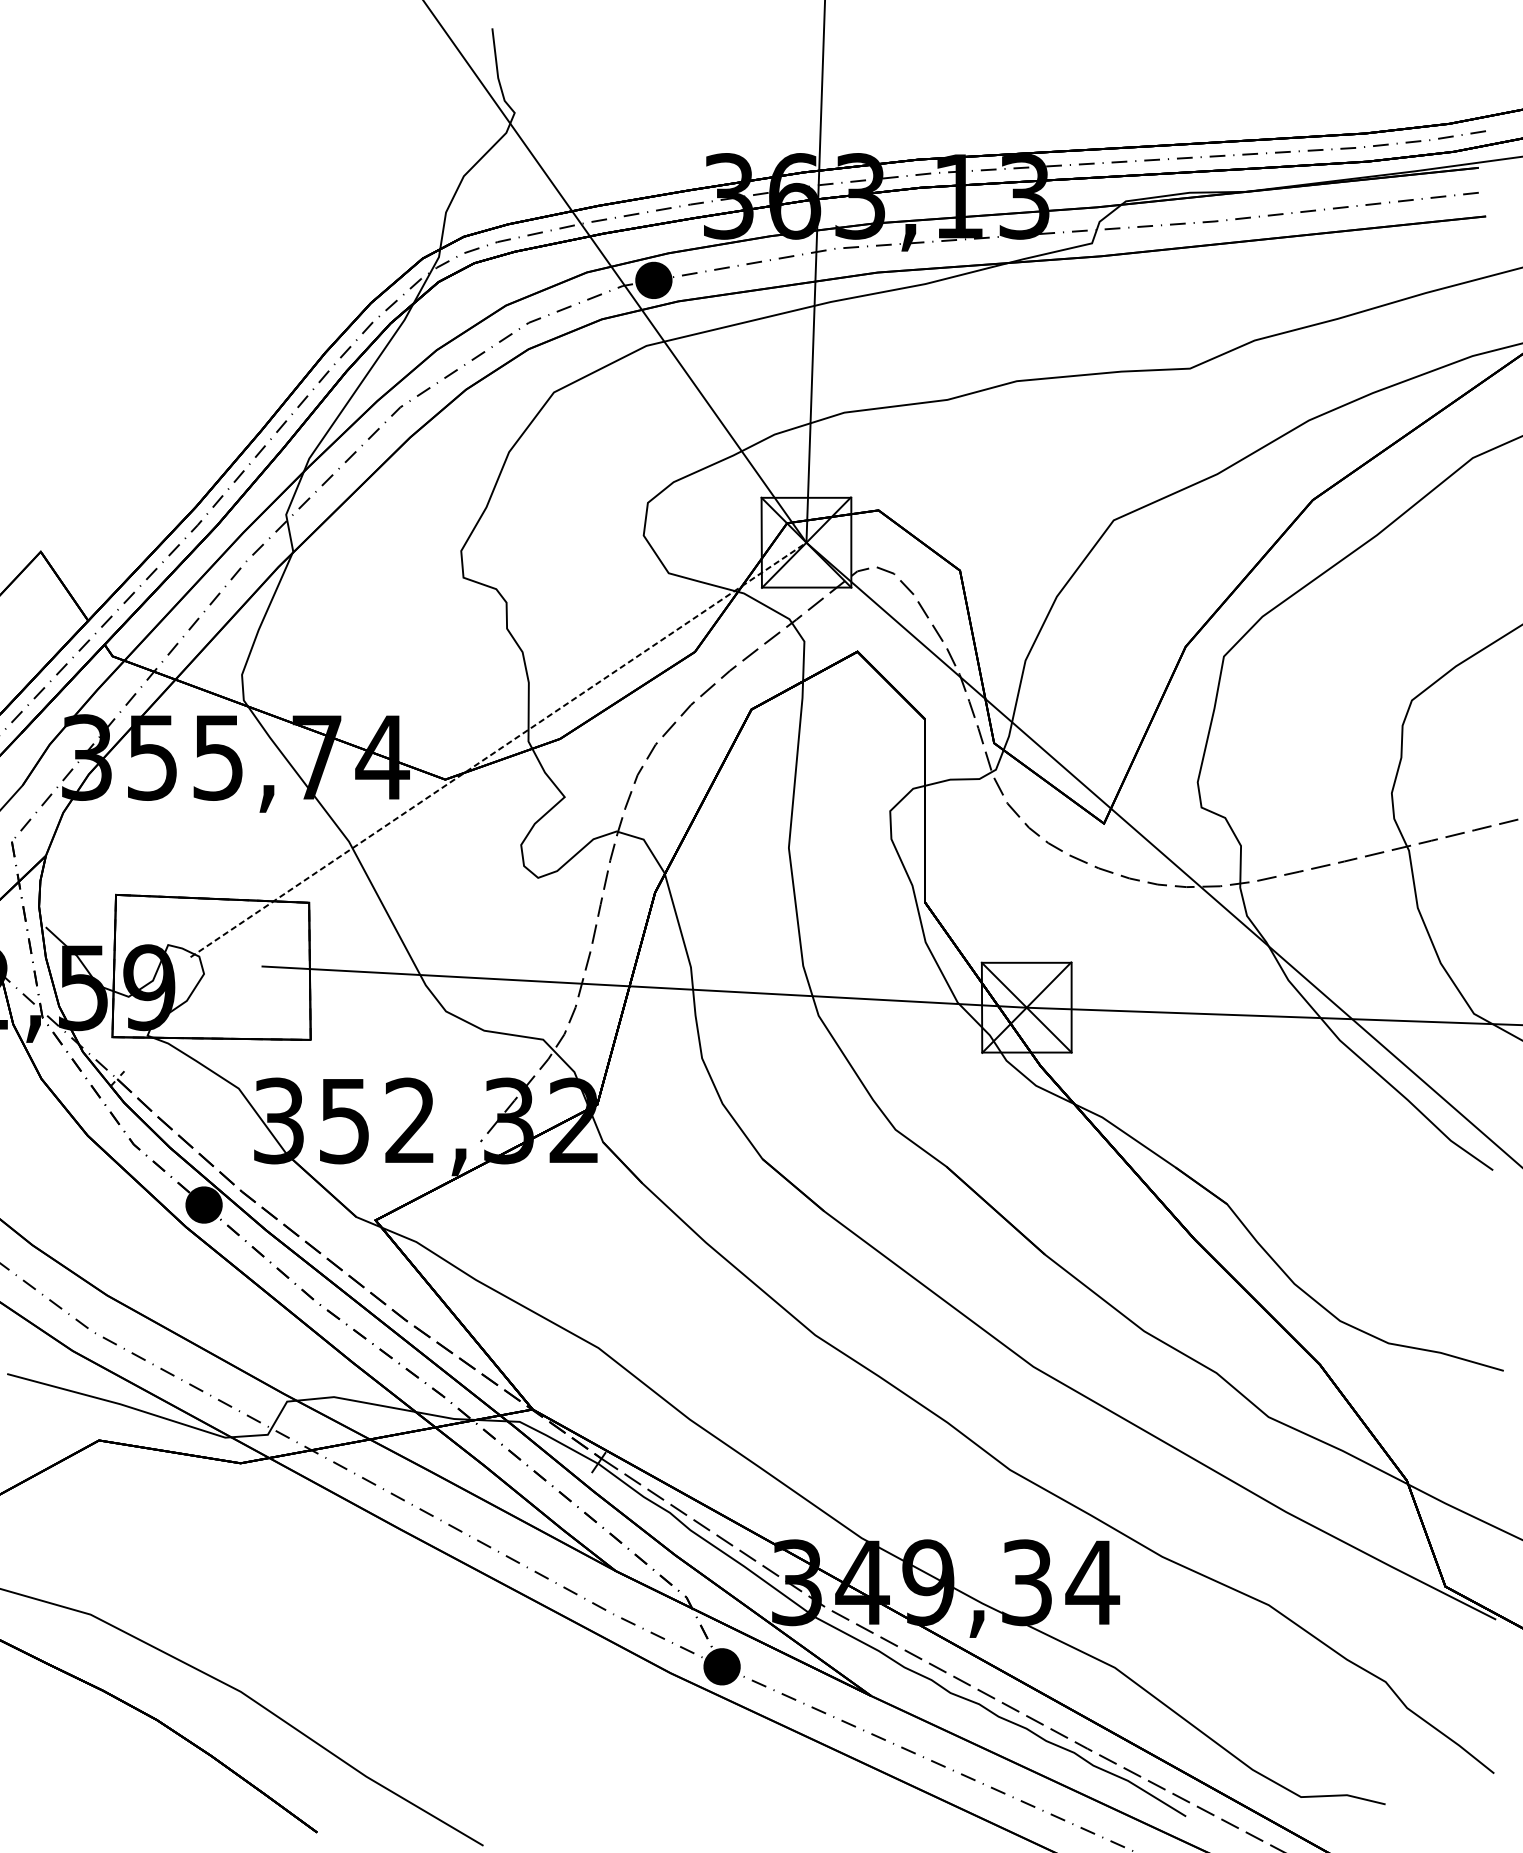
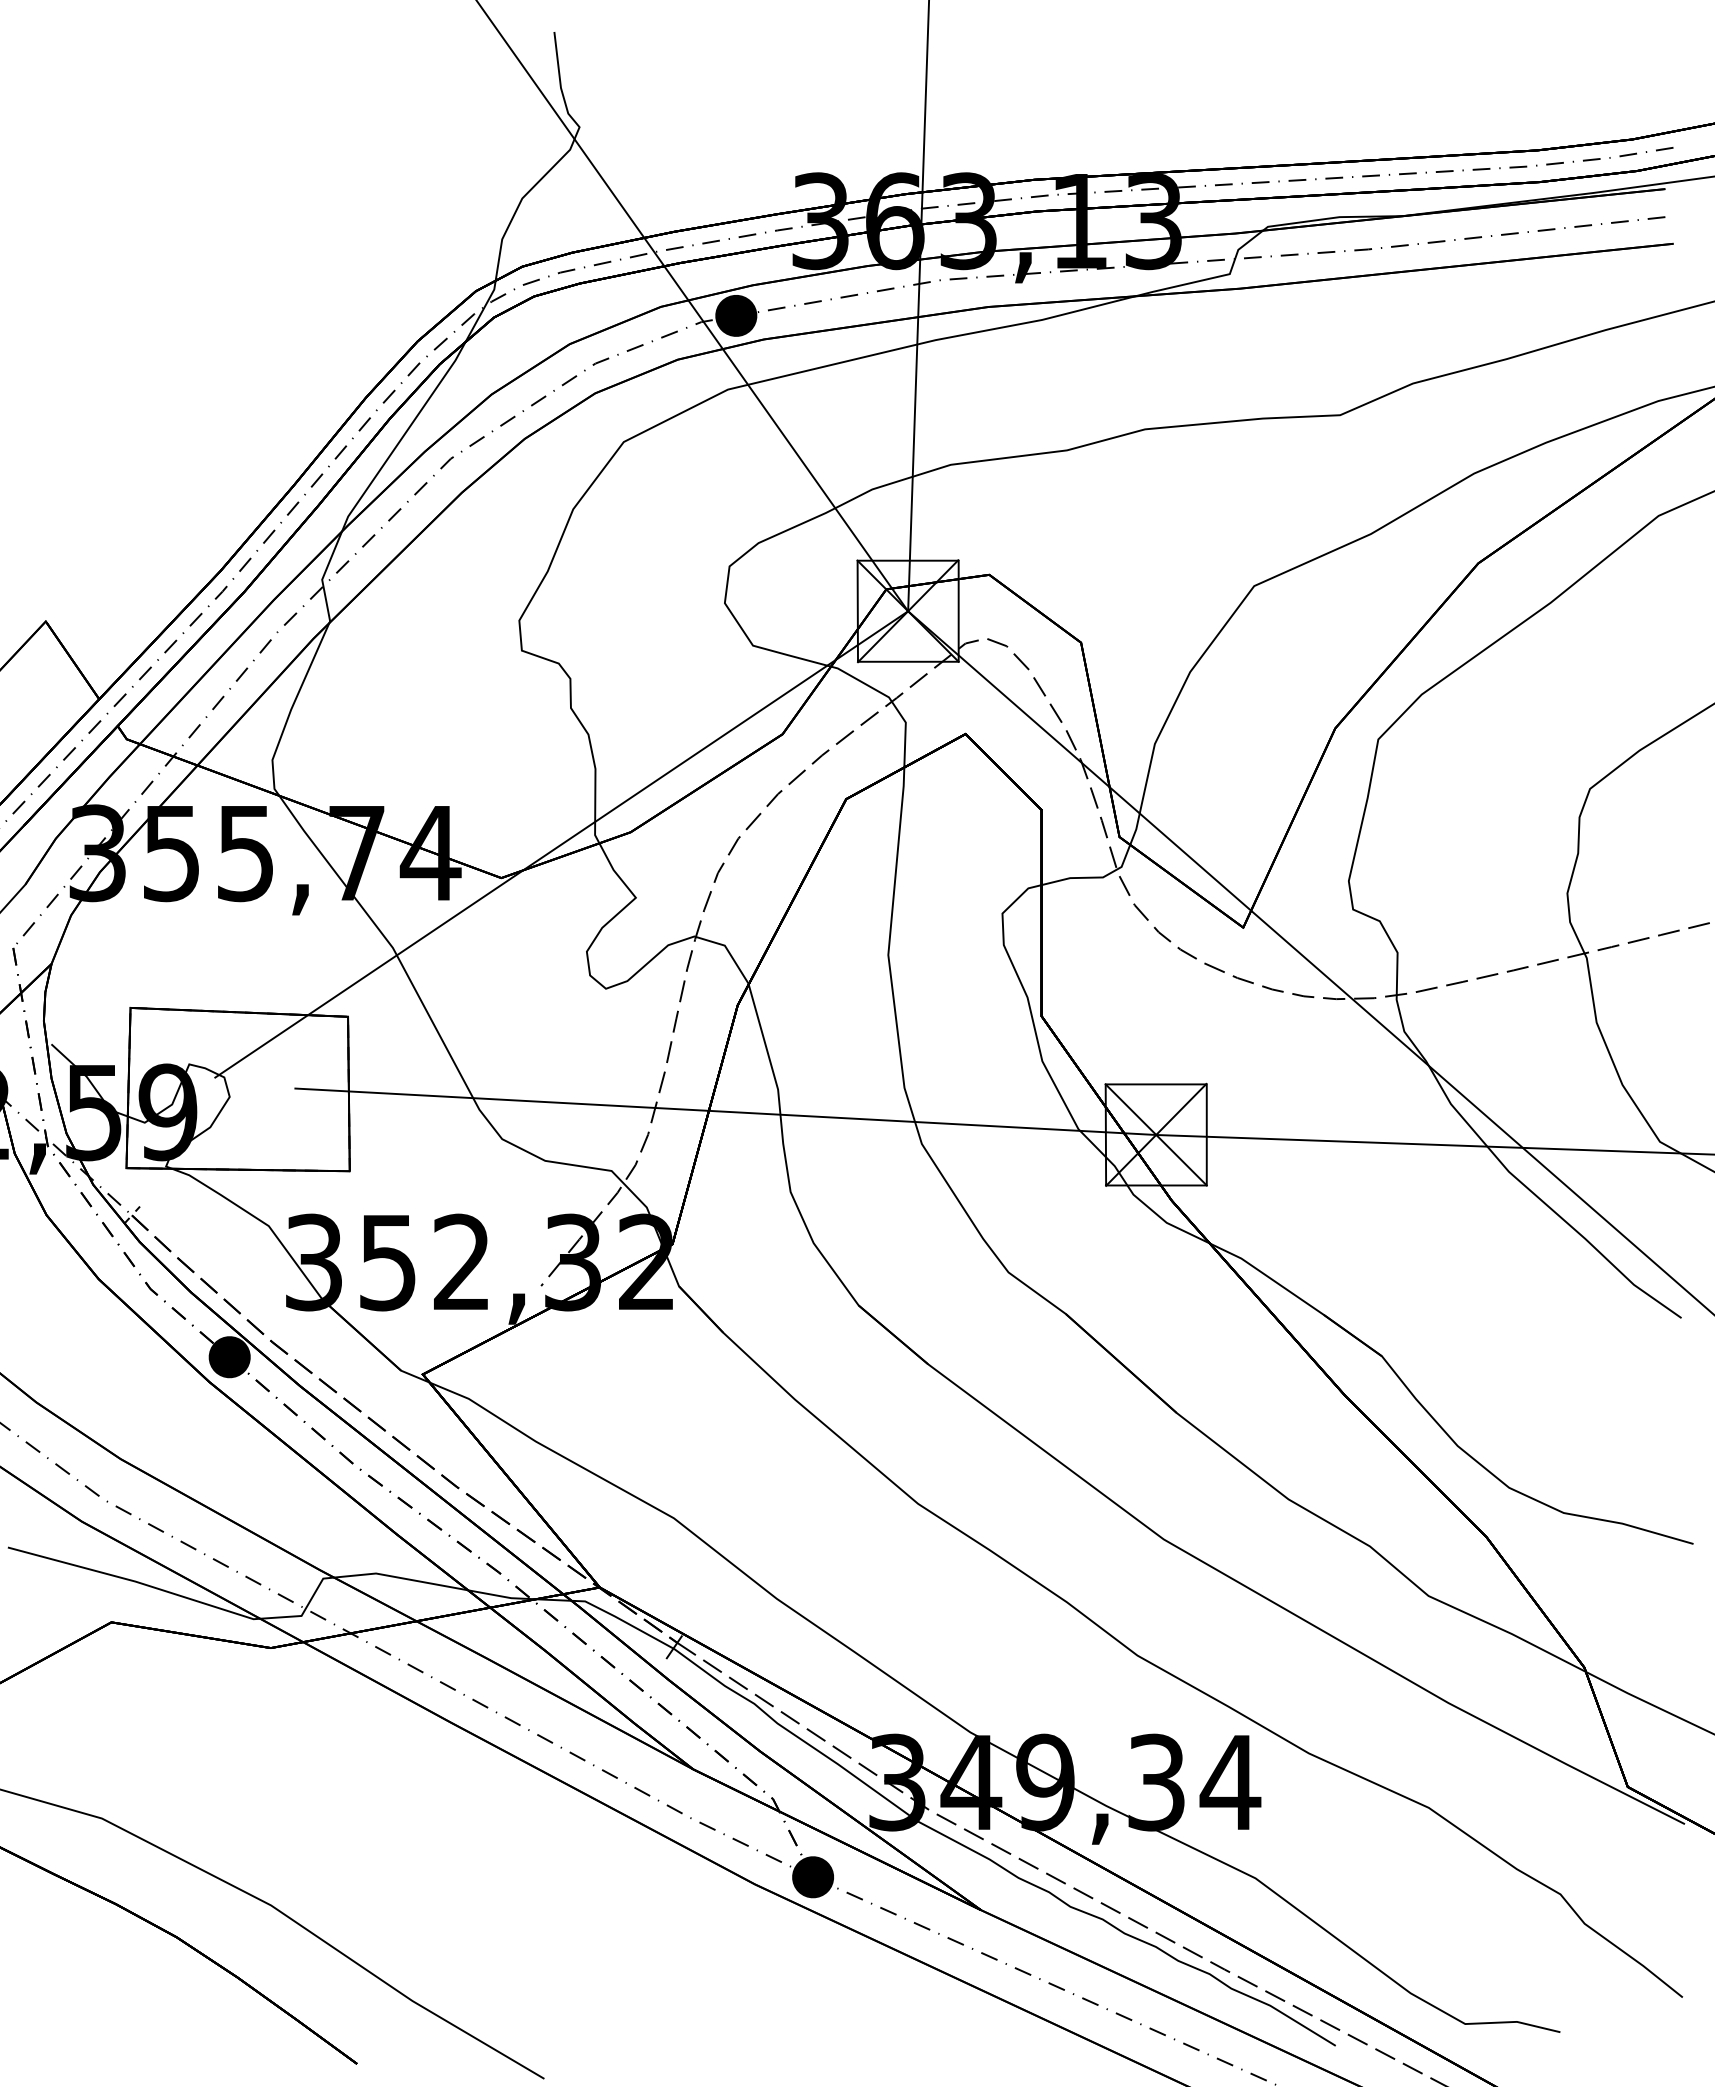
line: (498, 749) -> (561, 844), dashed -> solid

